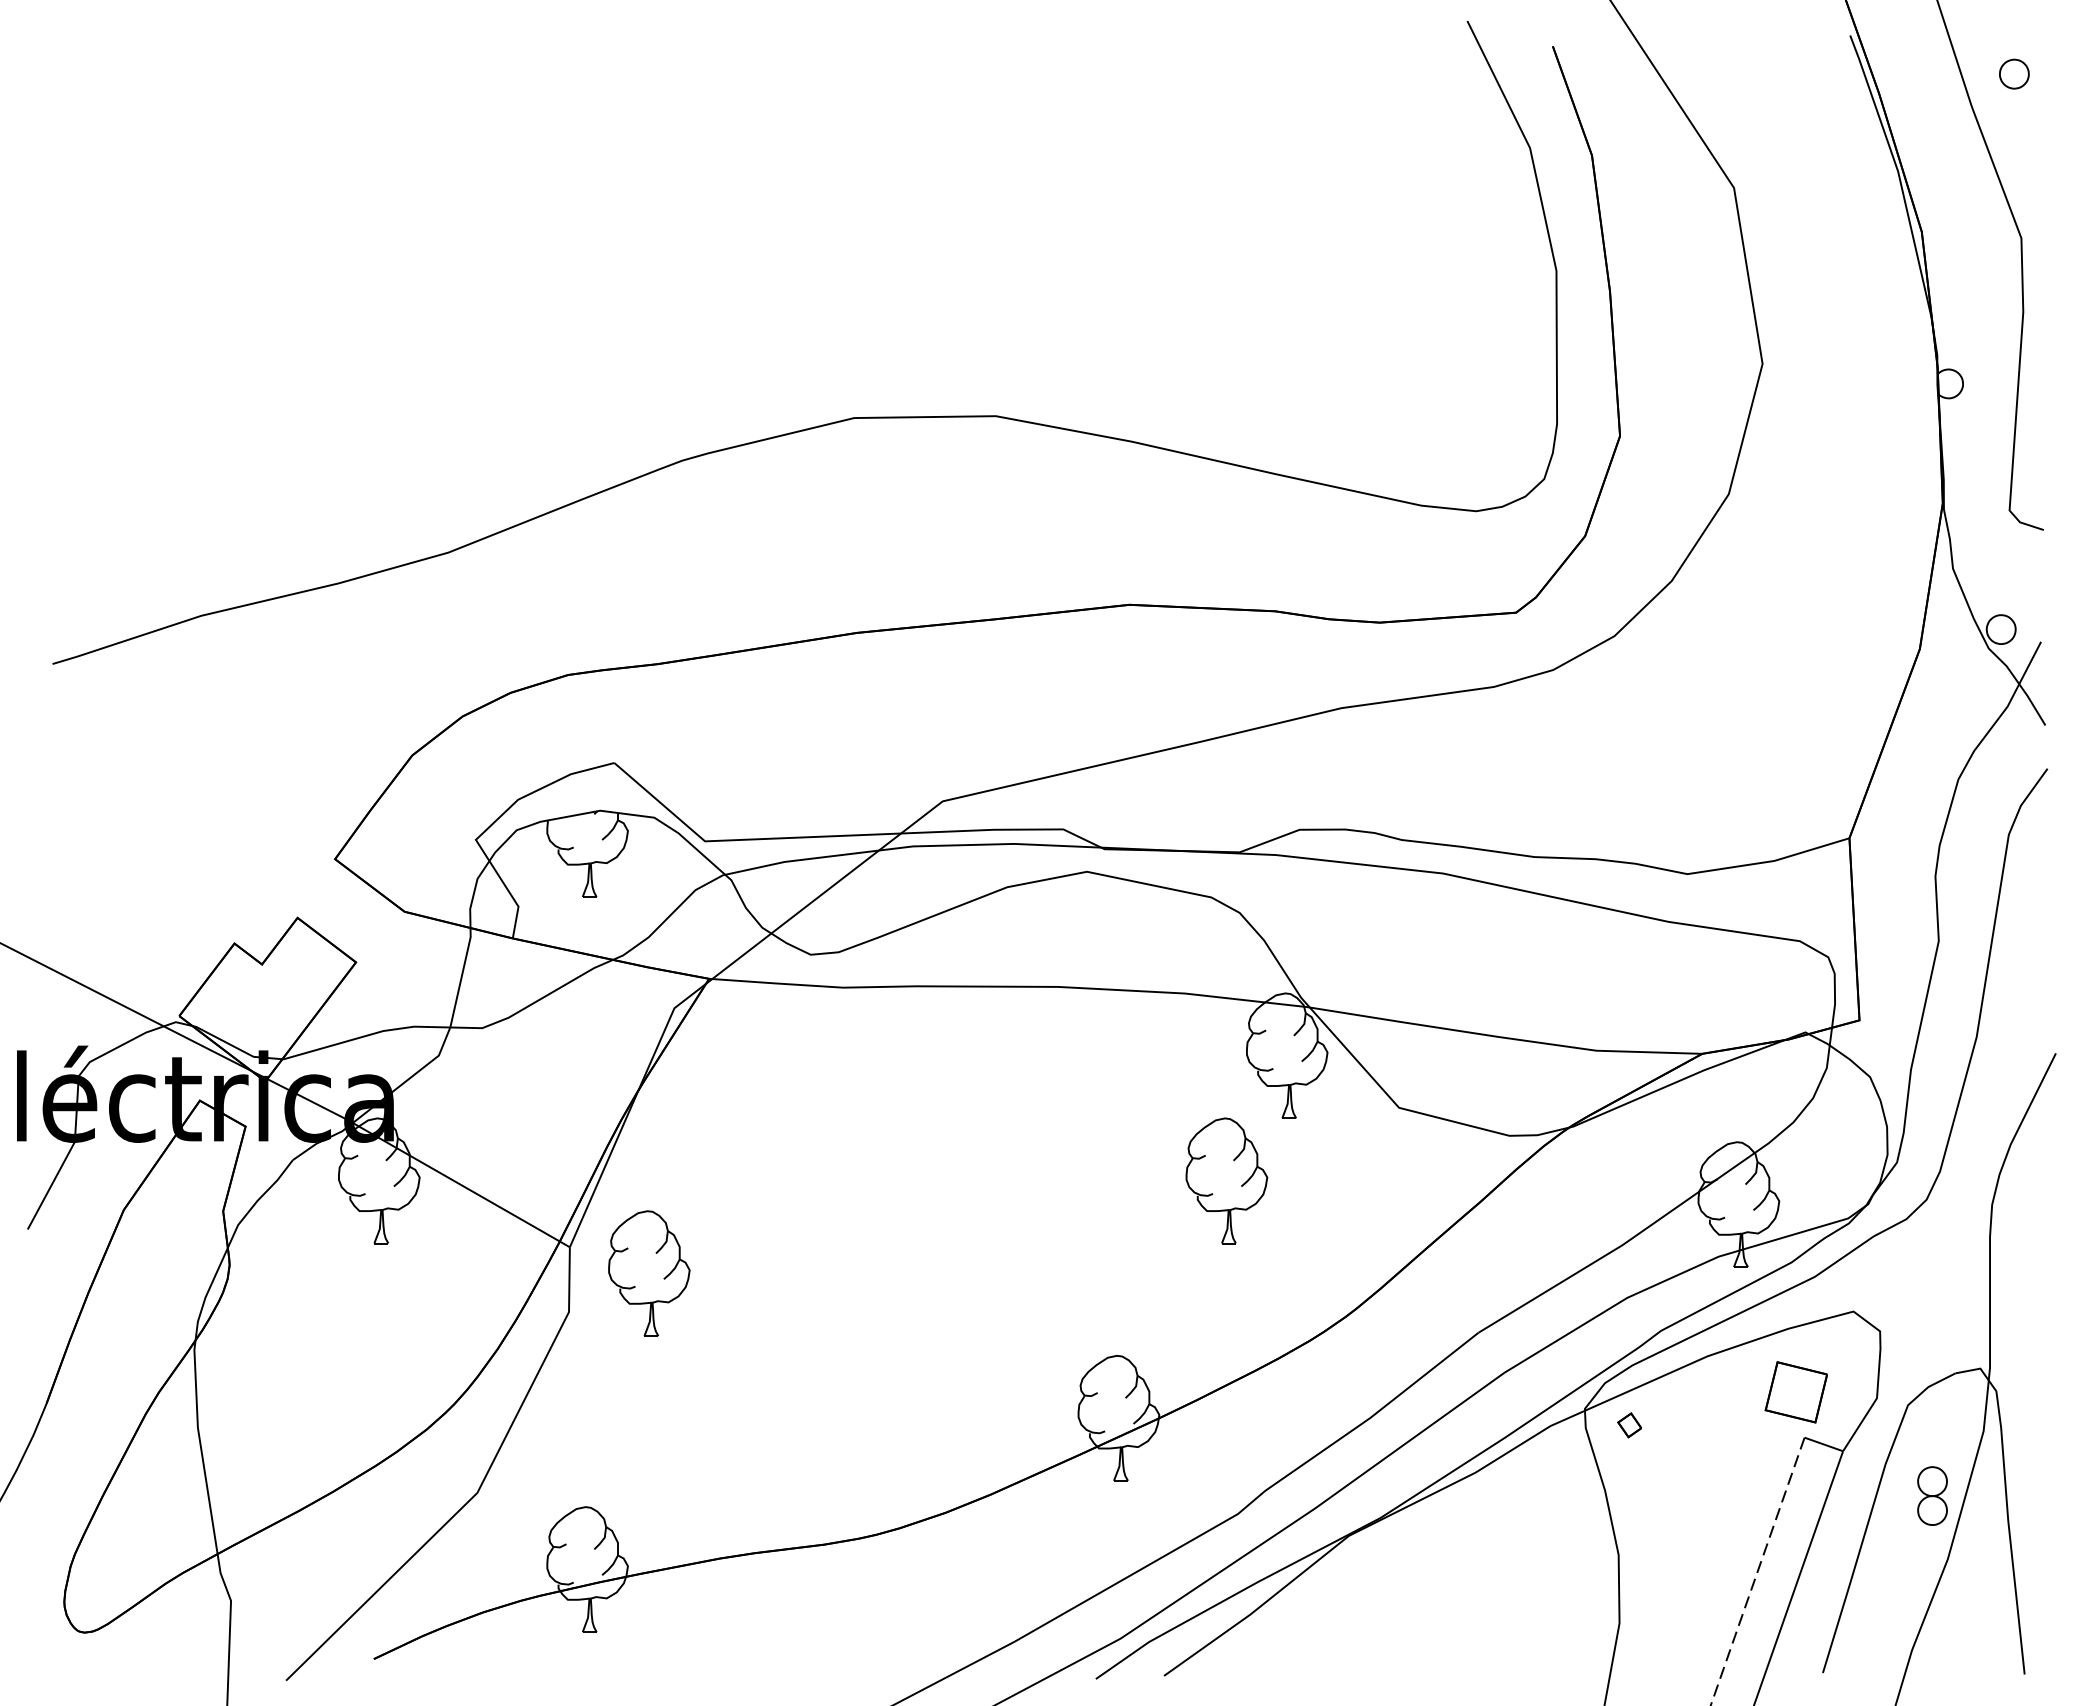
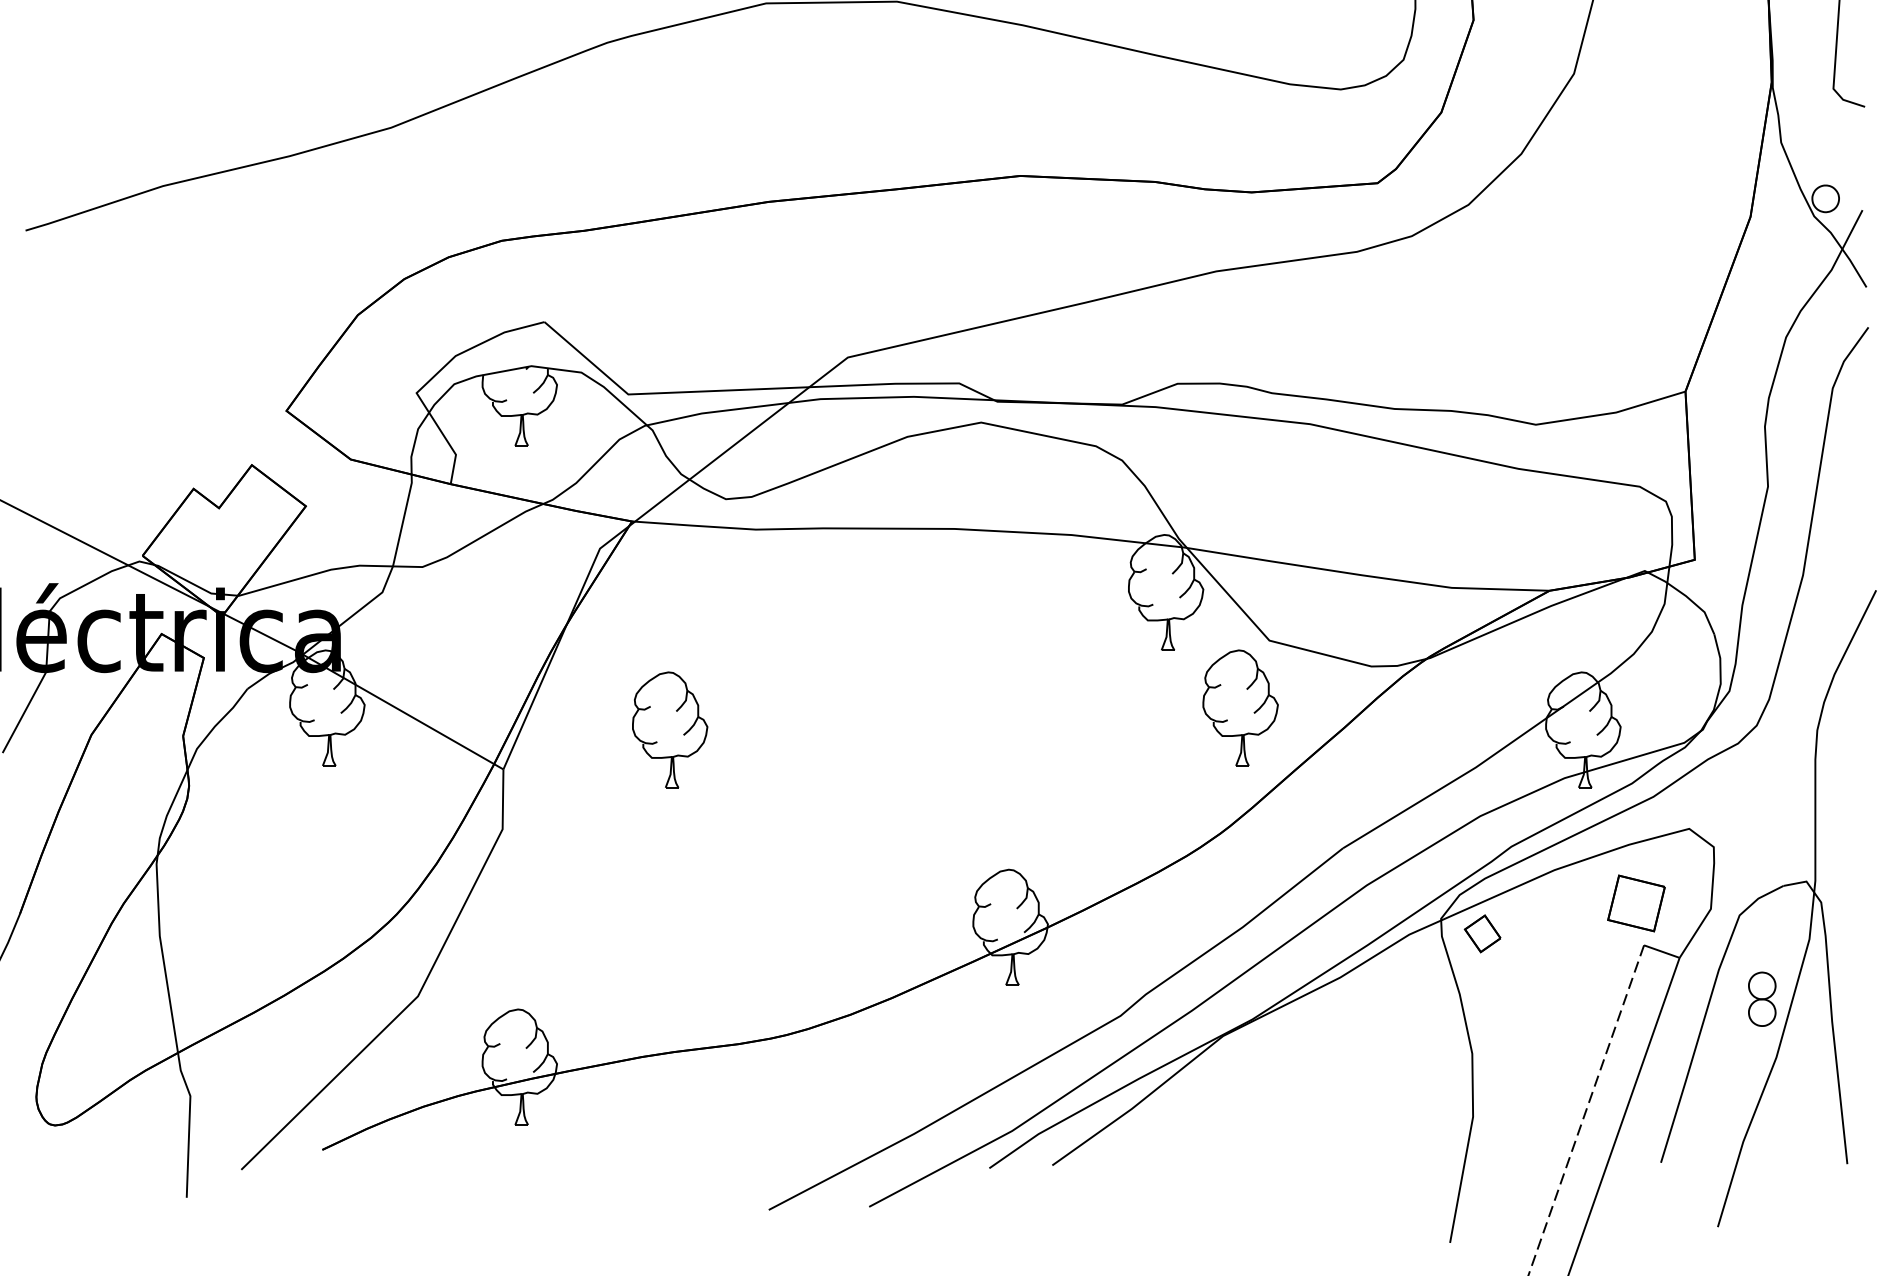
part: (1226, 1180) -> (1240, 707), moved
part: (649, 1273) -> (670, 729), moved
part: (1629, 1425) -> (1482, 934), size x1.67

